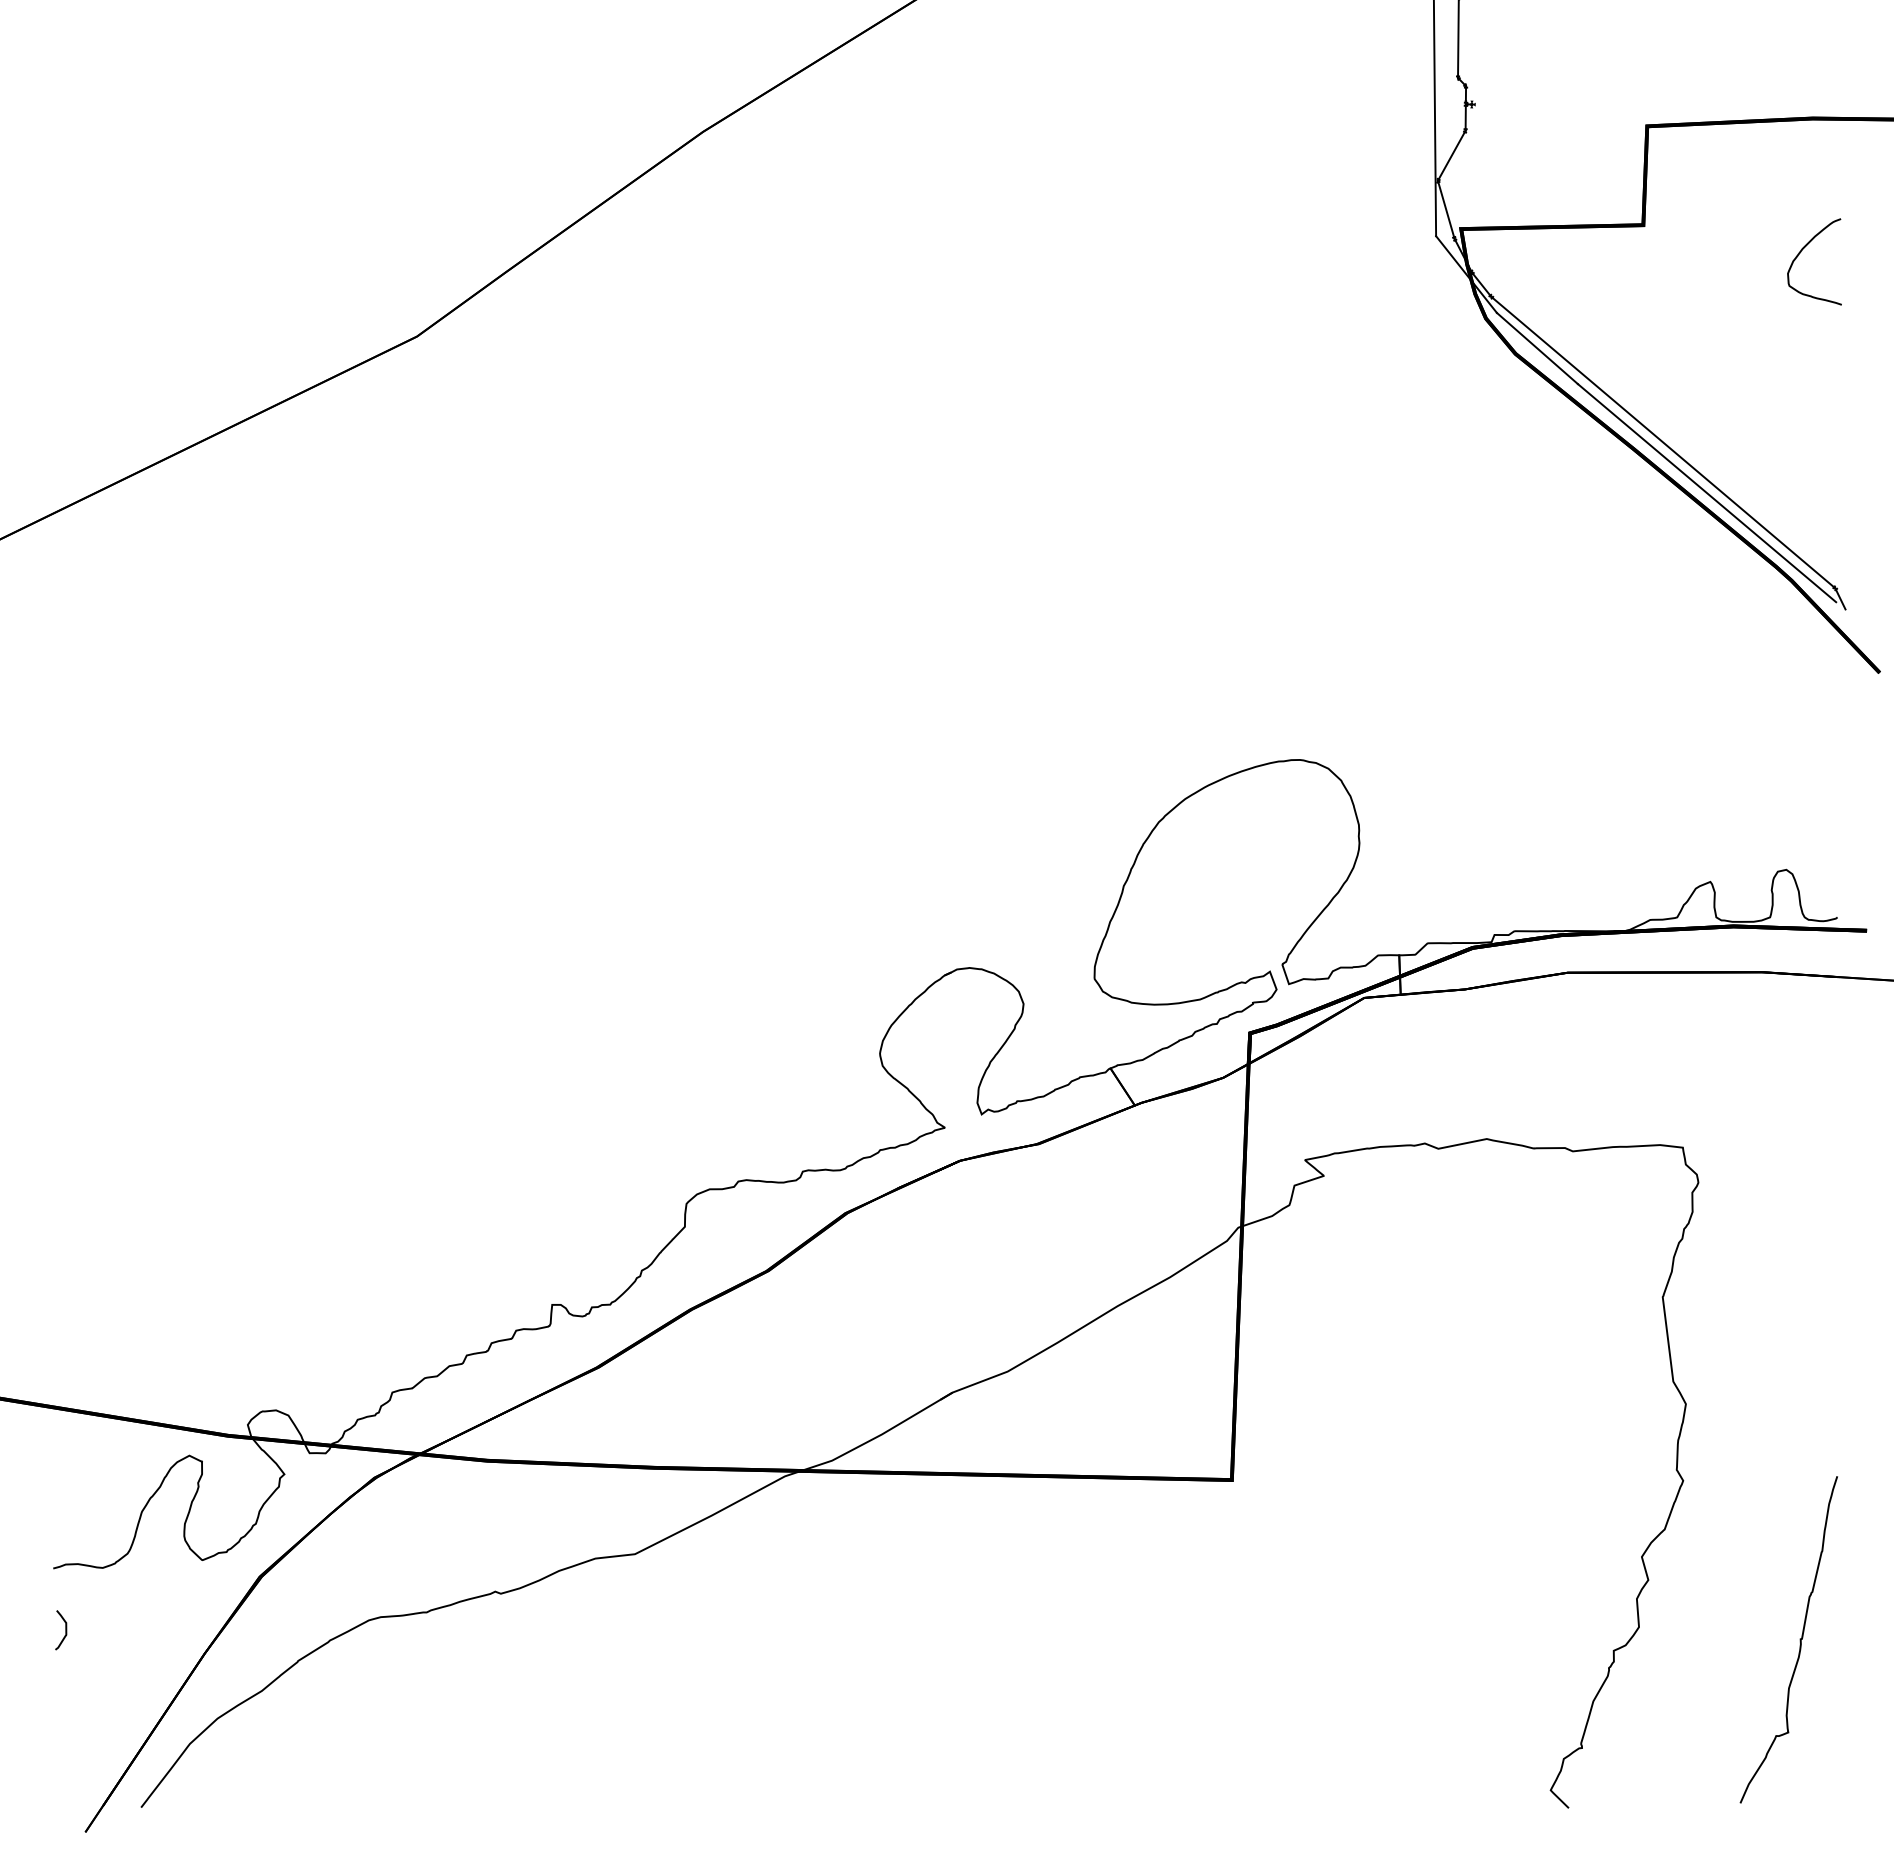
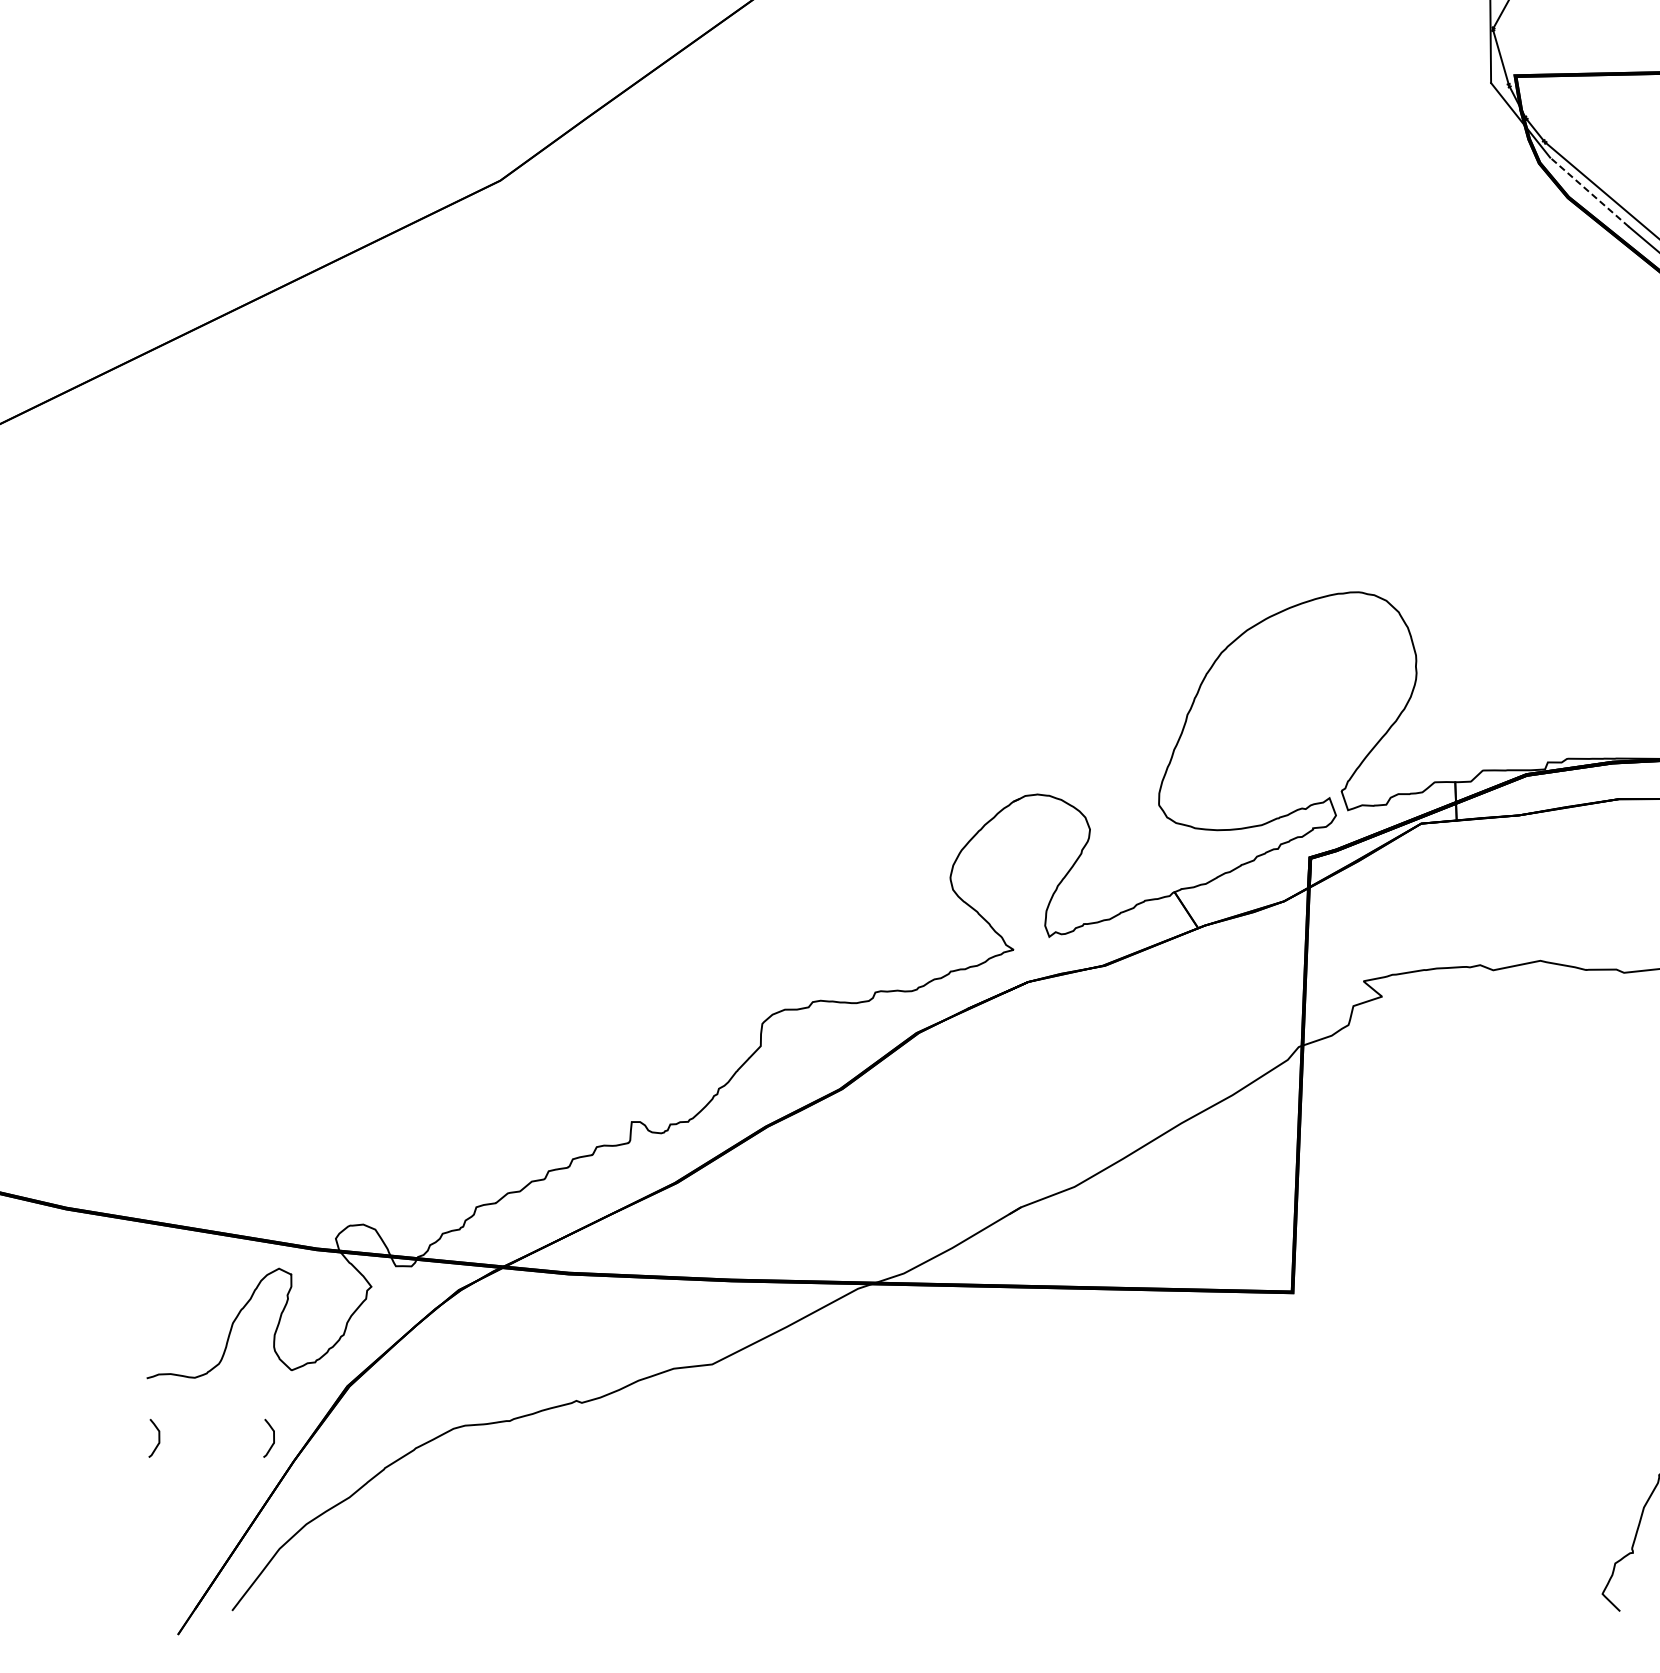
line: (1537, 348) -> (1589, 192), solid -> dashed
curve: (183, 1630) -> (273, 1438), added

